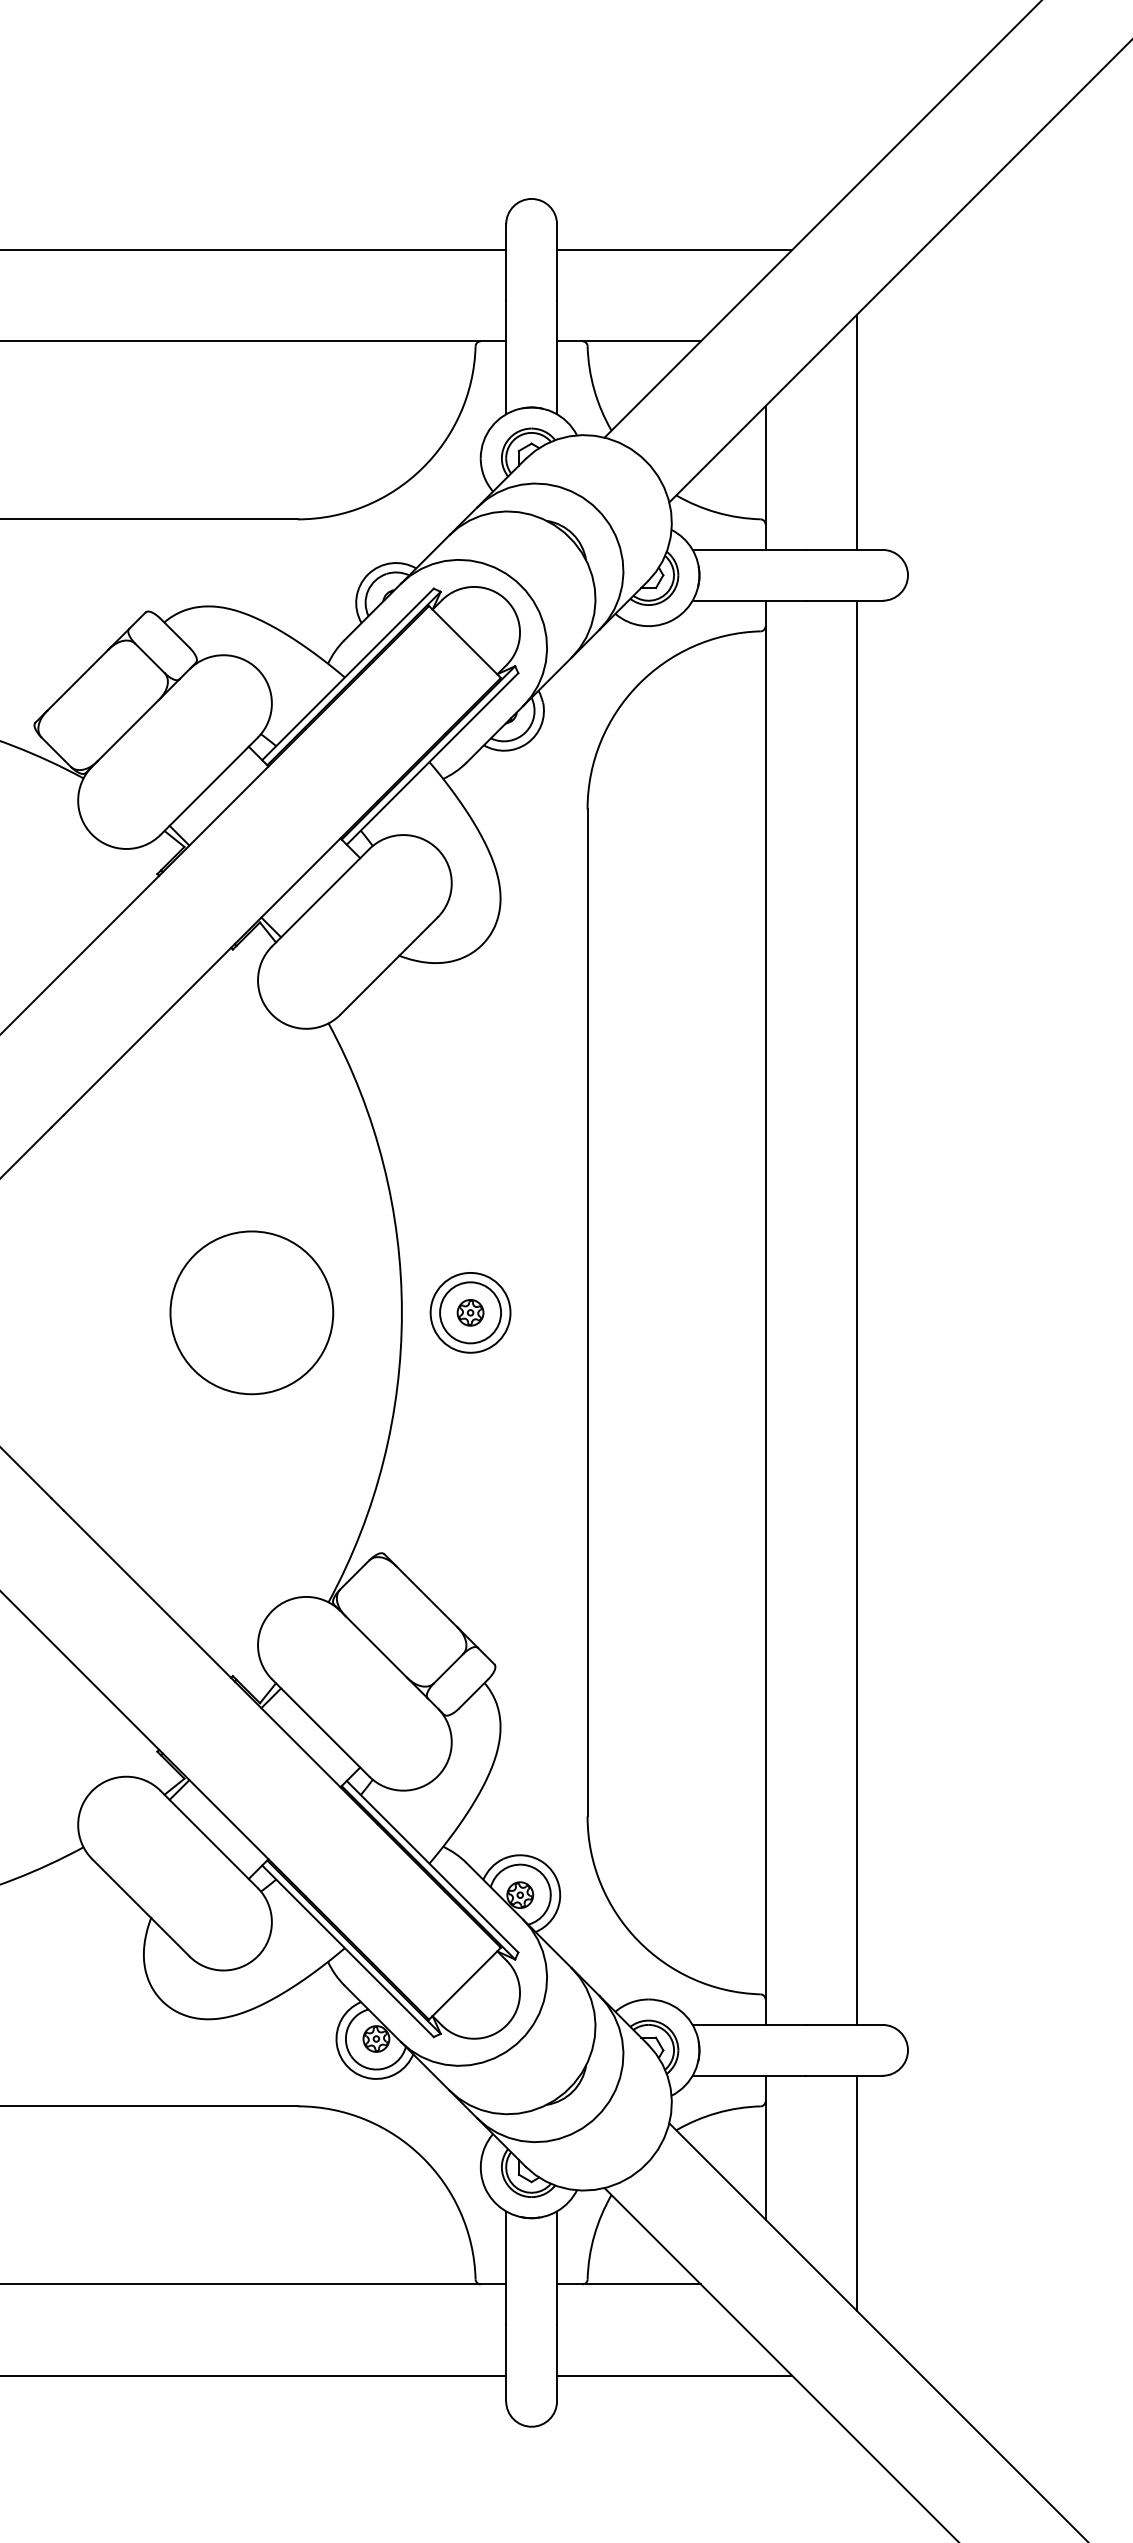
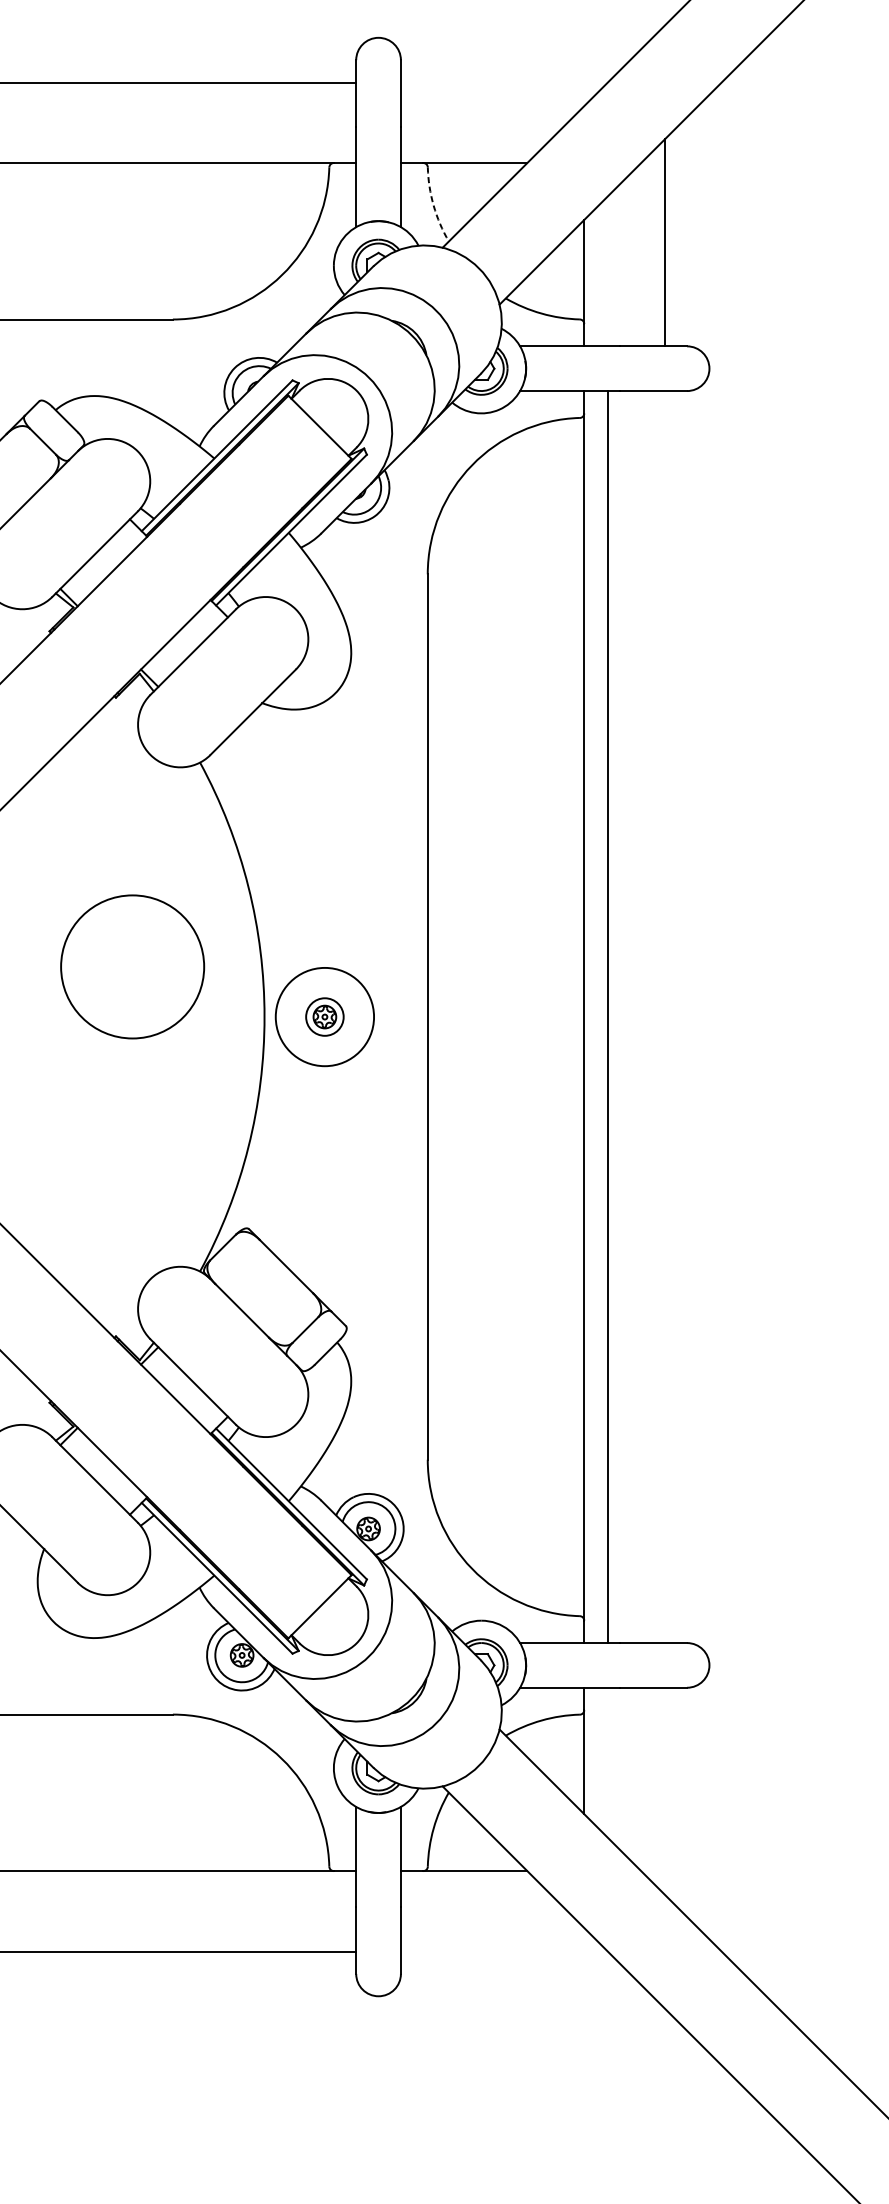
line: (674, 249) -> (504, 82), removed
arc: (594, 389) -> (433, 205), solid -> dashed
circle: (251, 1312) -> (132, 966), moved
circle: (470, 1312) -> (324, 1016), size x0.7
circle: (470, 1312) -> (324, 1016), size x1.4
line: (857, 1312) -> (608, 1016), moved
line: (857, 2193) -> (665, 1791), removed
line: (674, 2375) -> (504, 1951), removed

